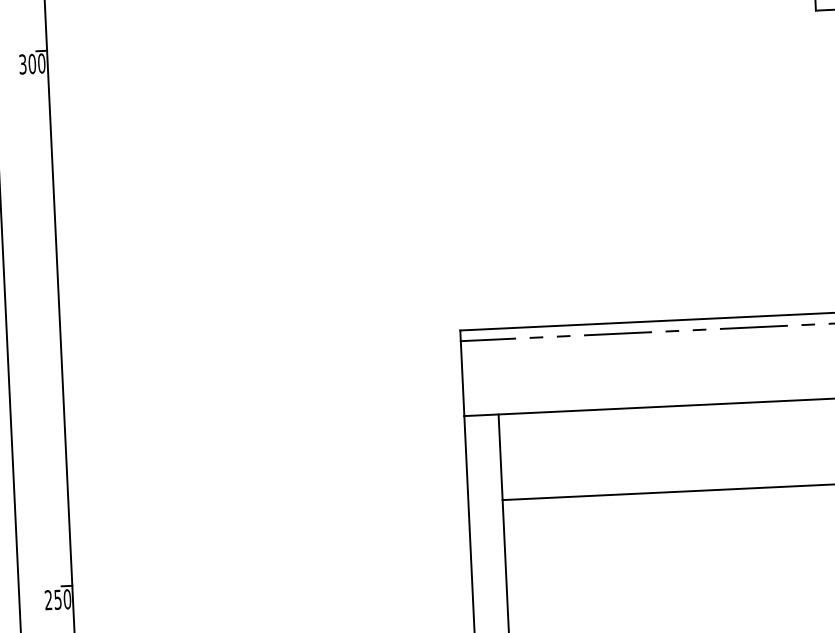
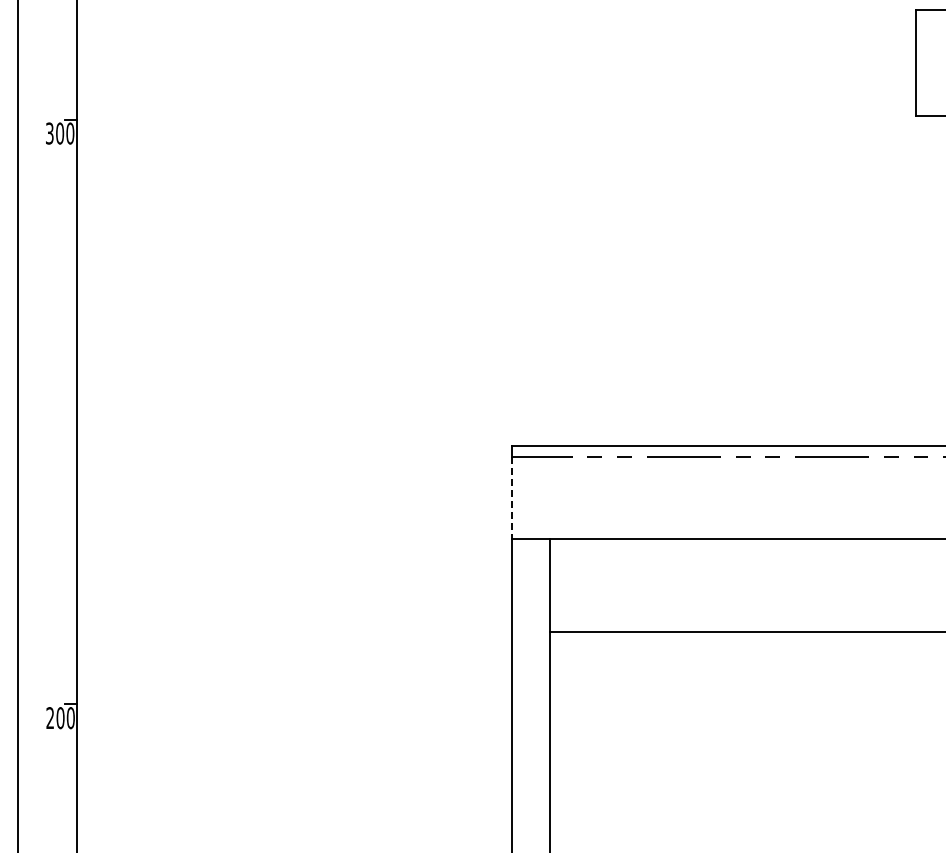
line: (462, 378) -> (512, 498), solid -> dashed
text: (57, 600) -> (60, 718), 250 -> 200

